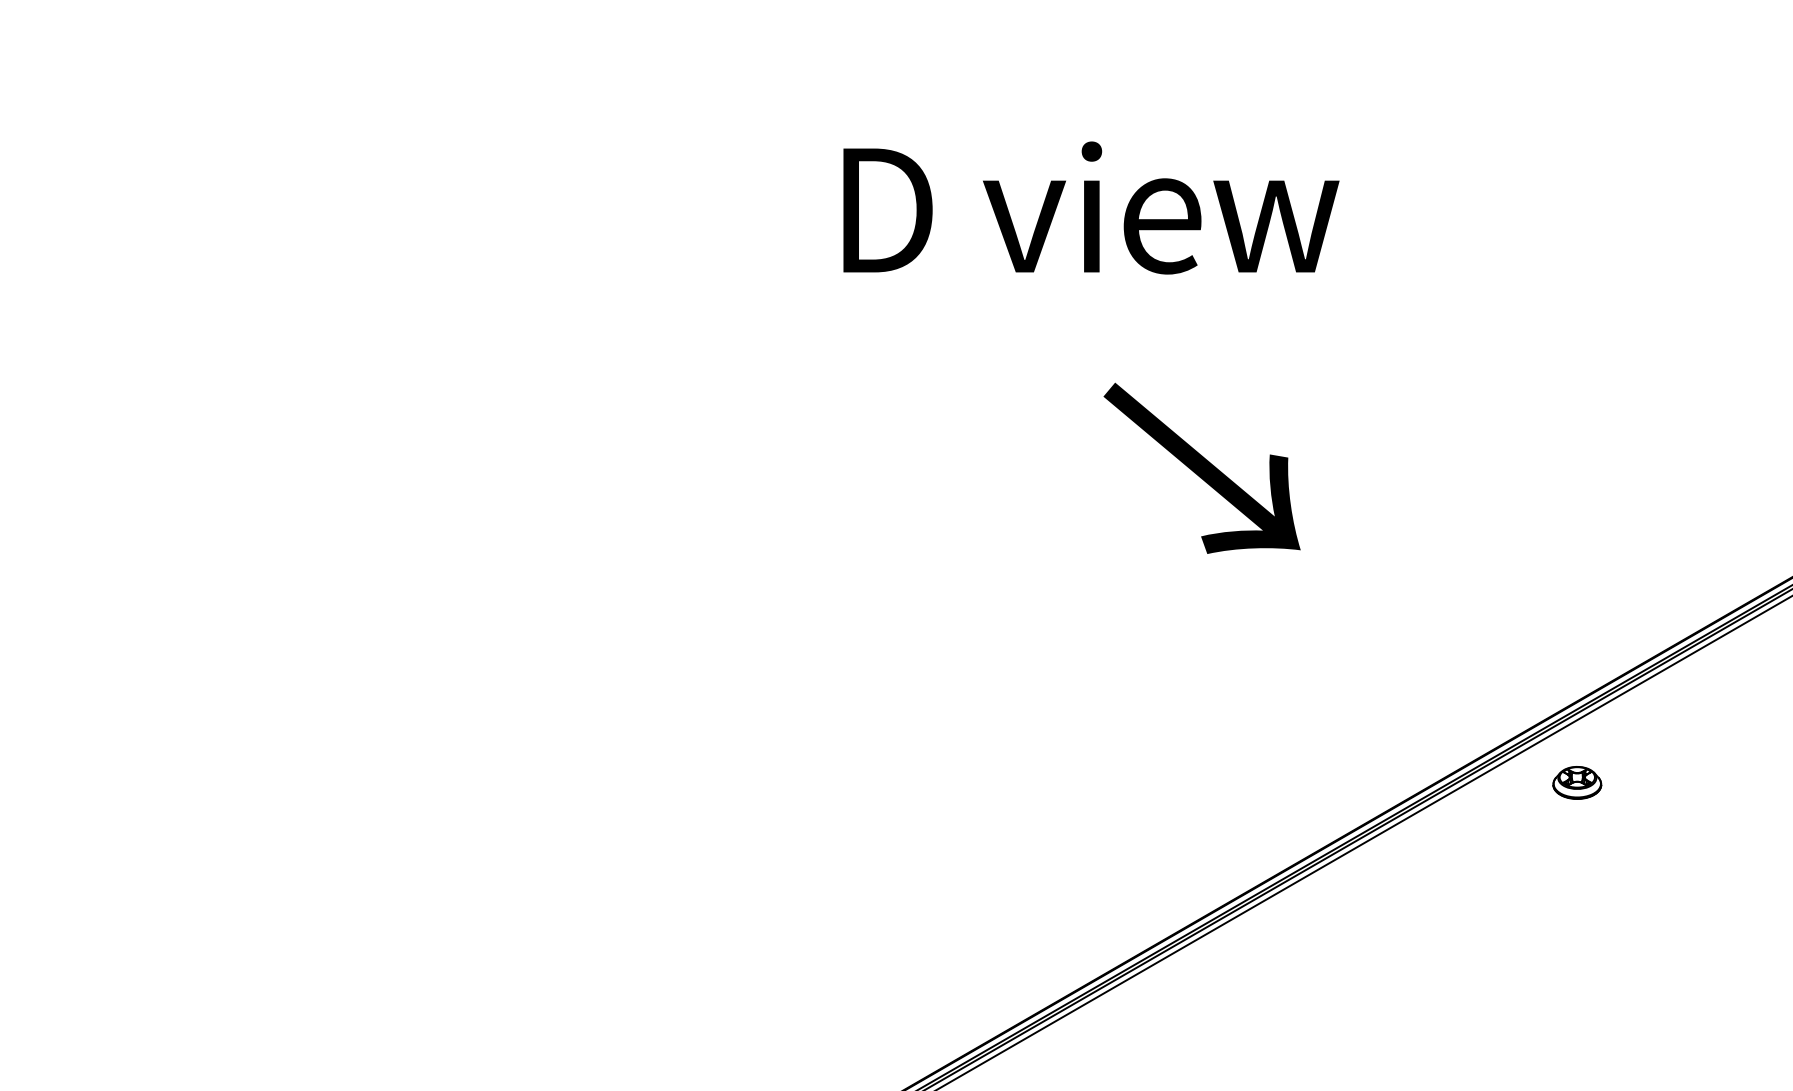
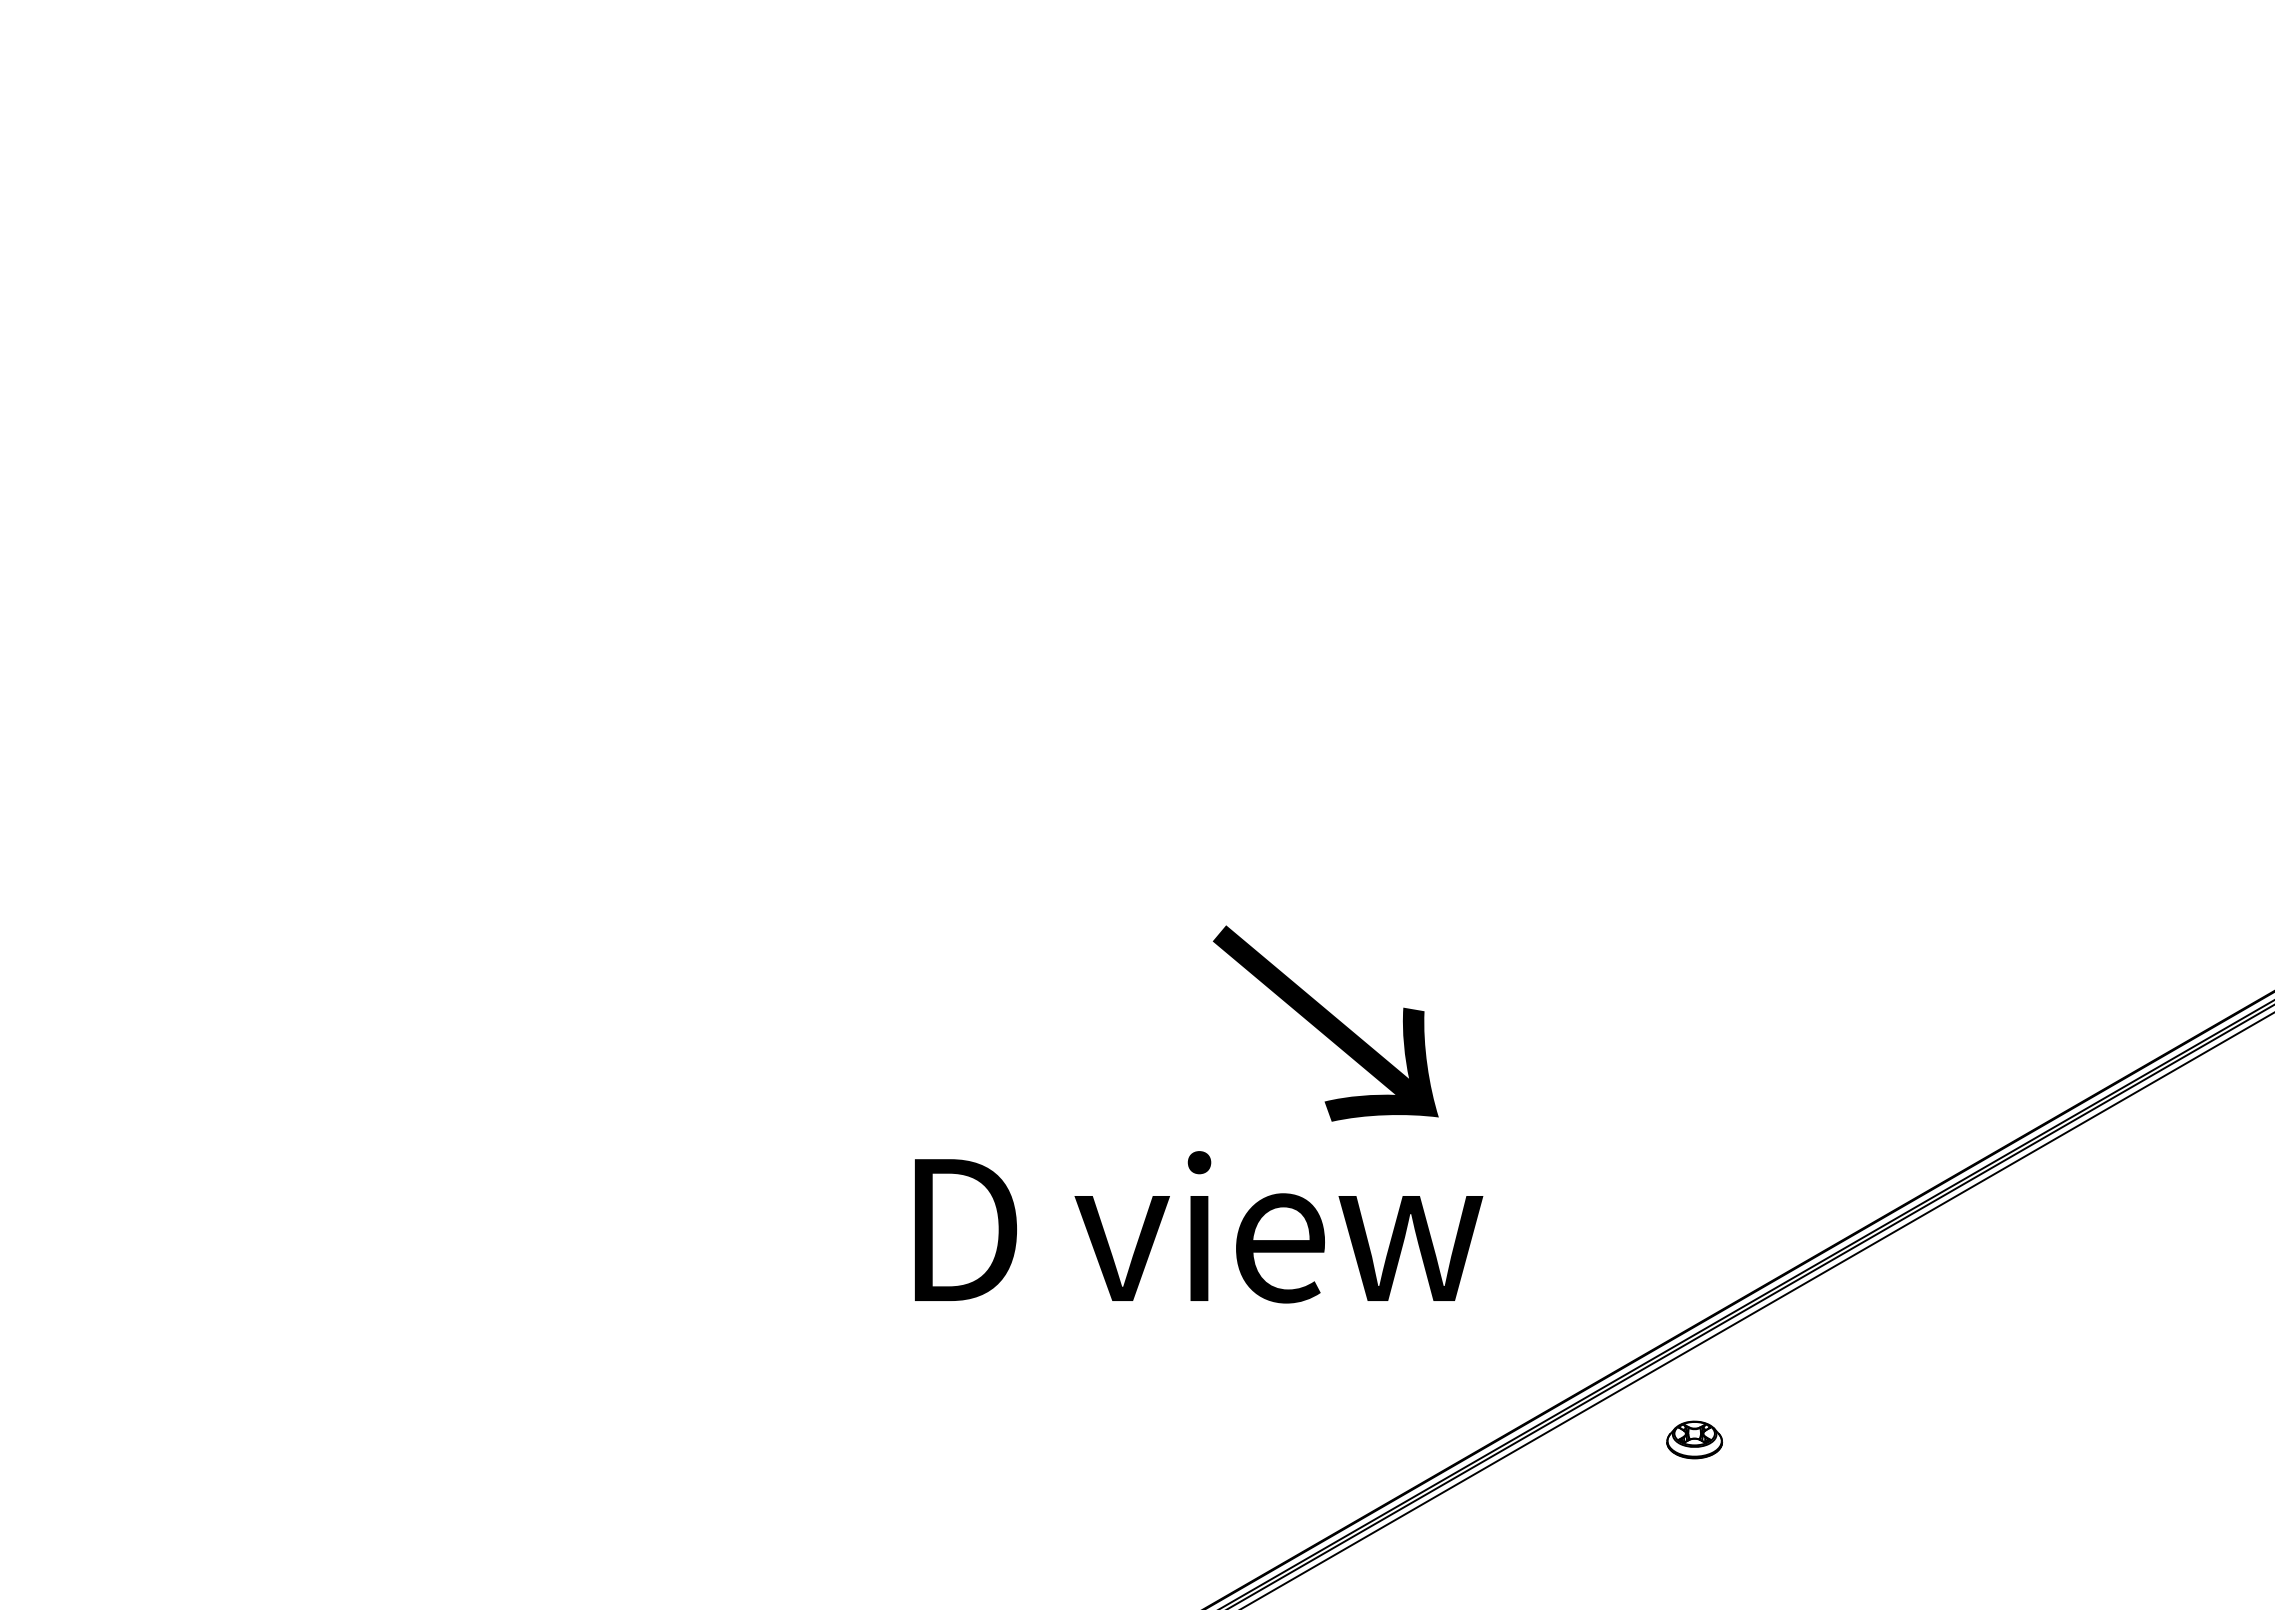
text: (1091, 208) -> (1199, 1227), moved
part: (1577, 782) -> (1694, 1439), moved

